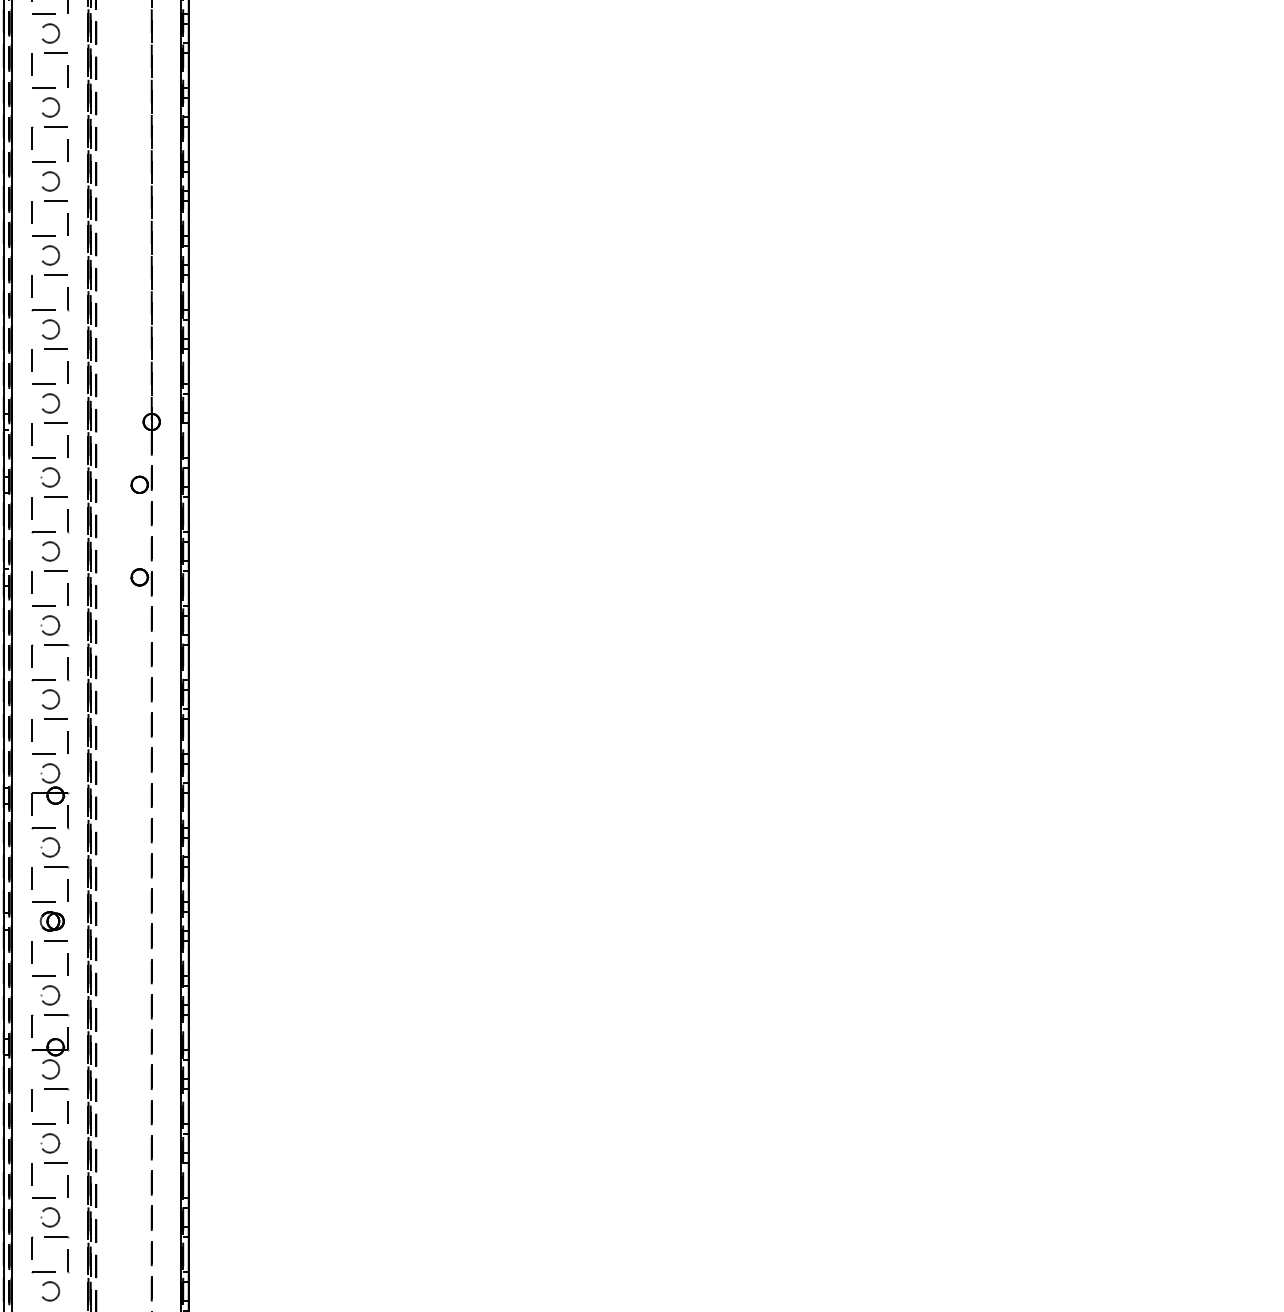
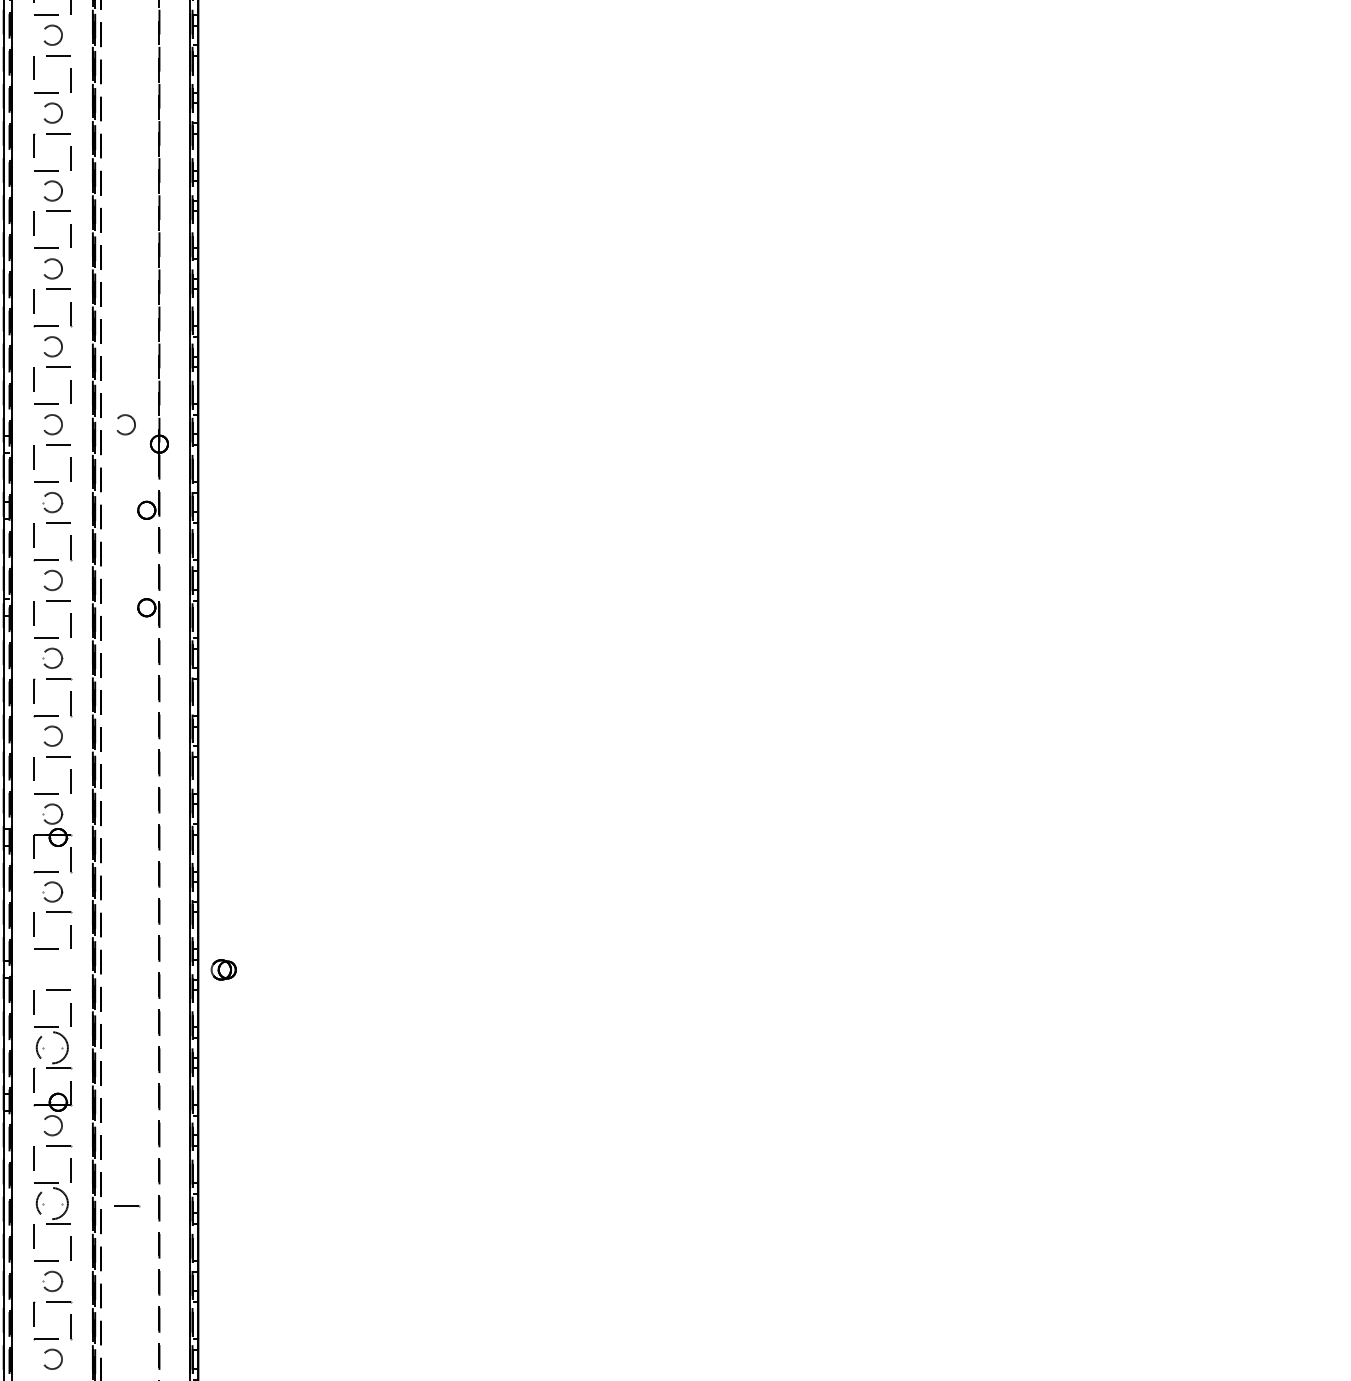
circle: (120, 403) -> (126, 424), added
part: (52, 921) -> (223, 969), moved
circle: (50, 995) -> (52, 1047), size x1.6
circle: (50, 1143) -> (52, 1203), size x1.6
line: (121, 1146) -> (127, 1206), added

